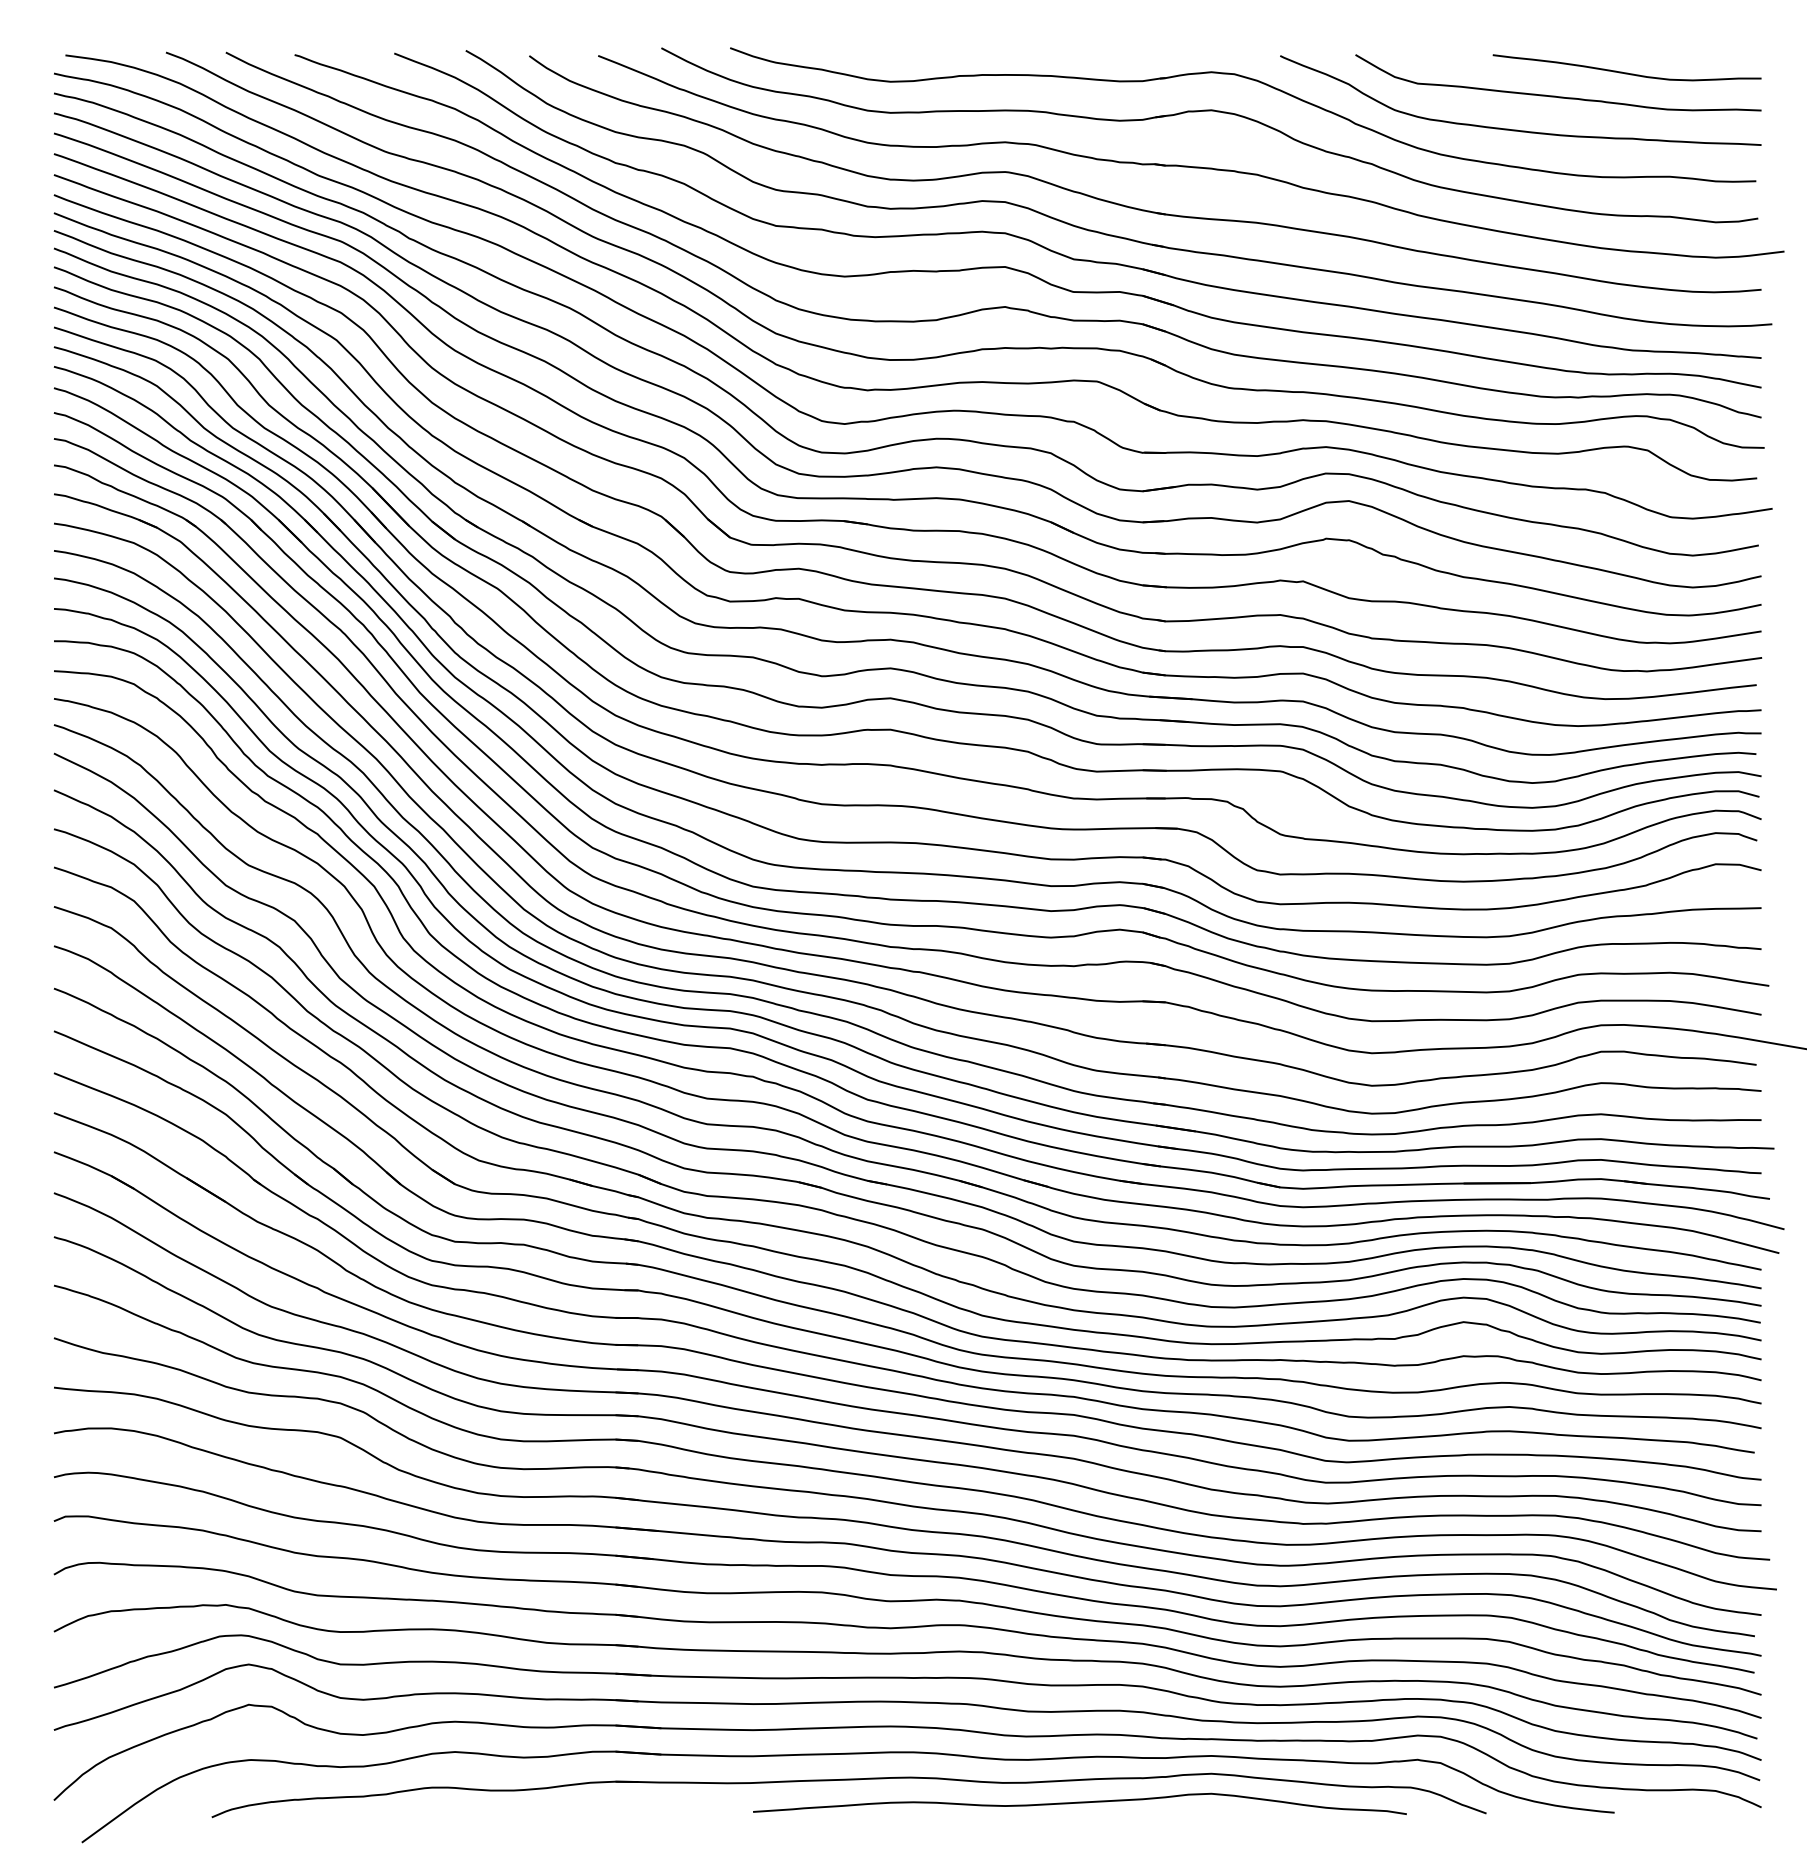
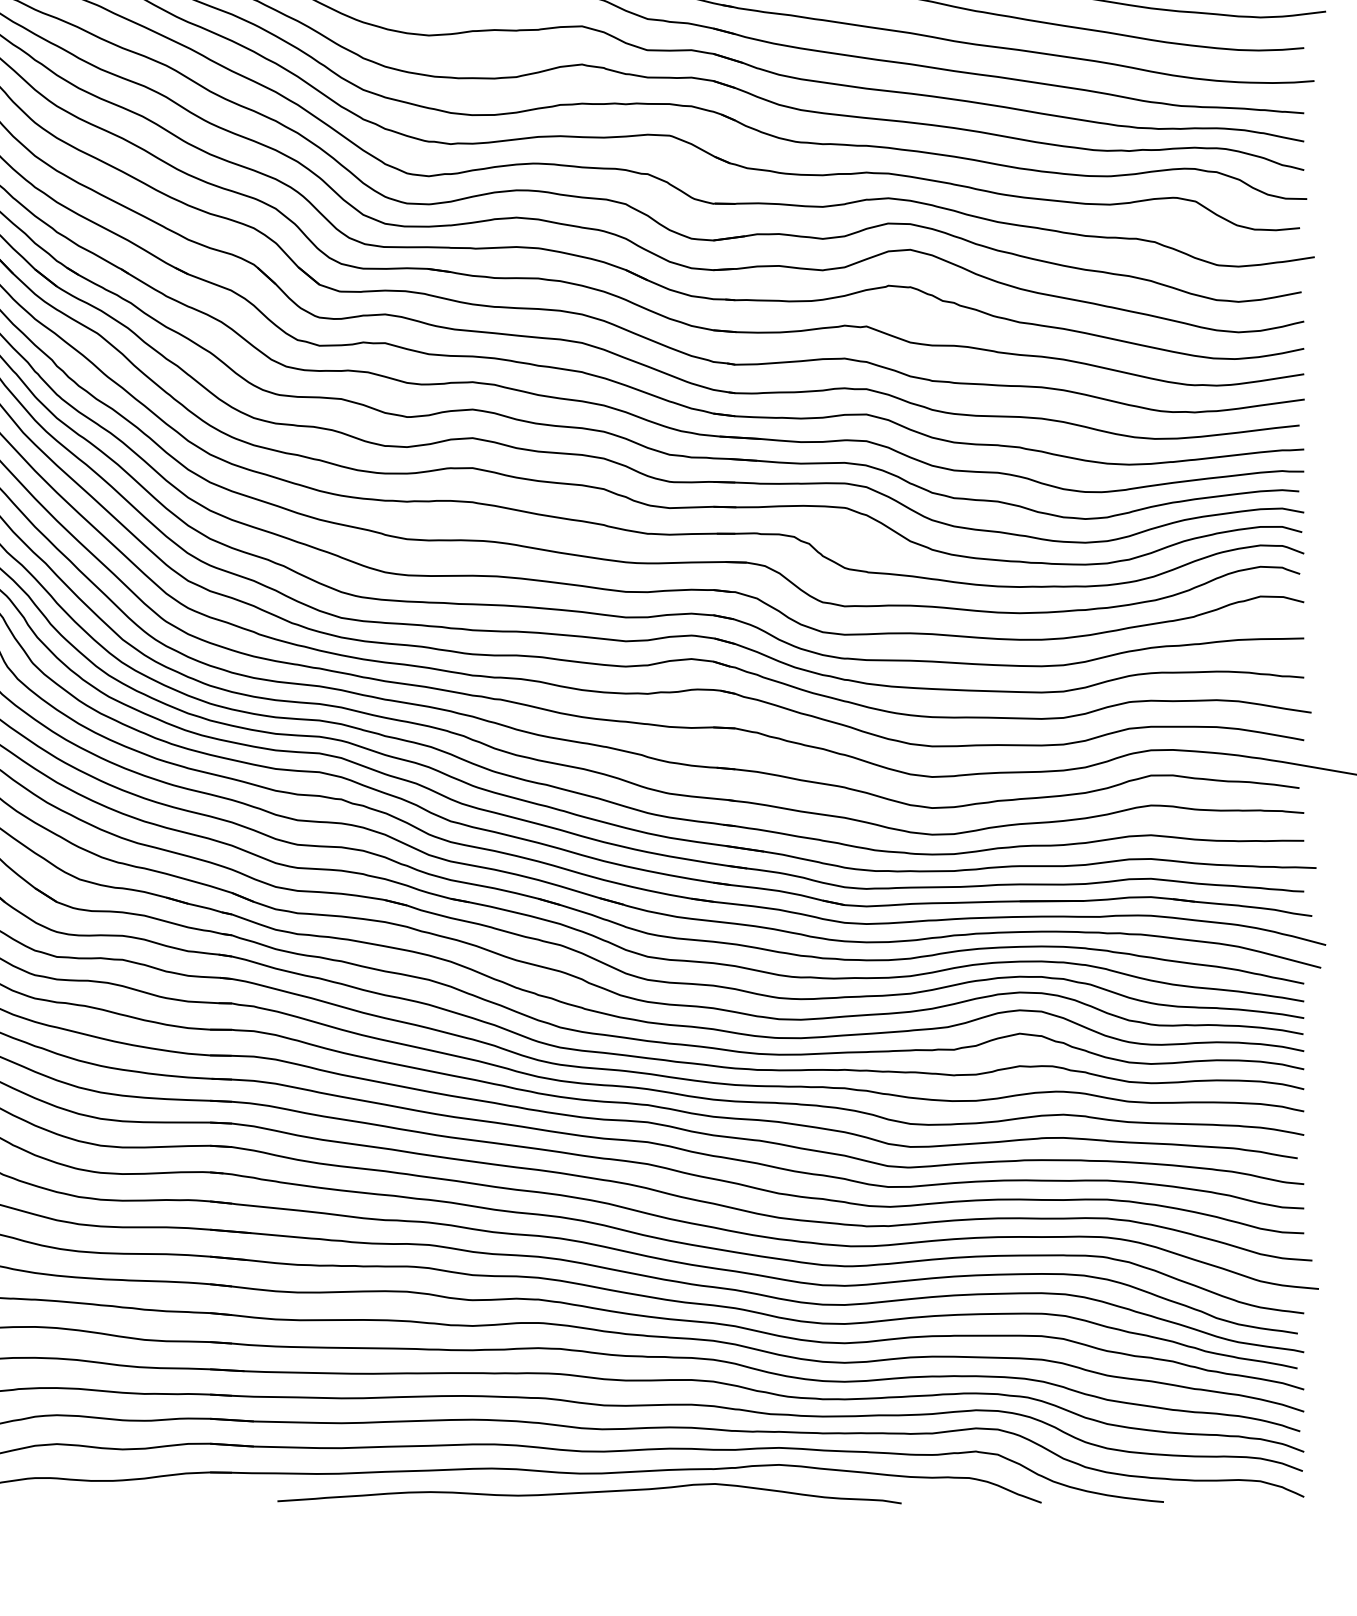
curve: (1079, 1803) -> (589, 1493), moved

